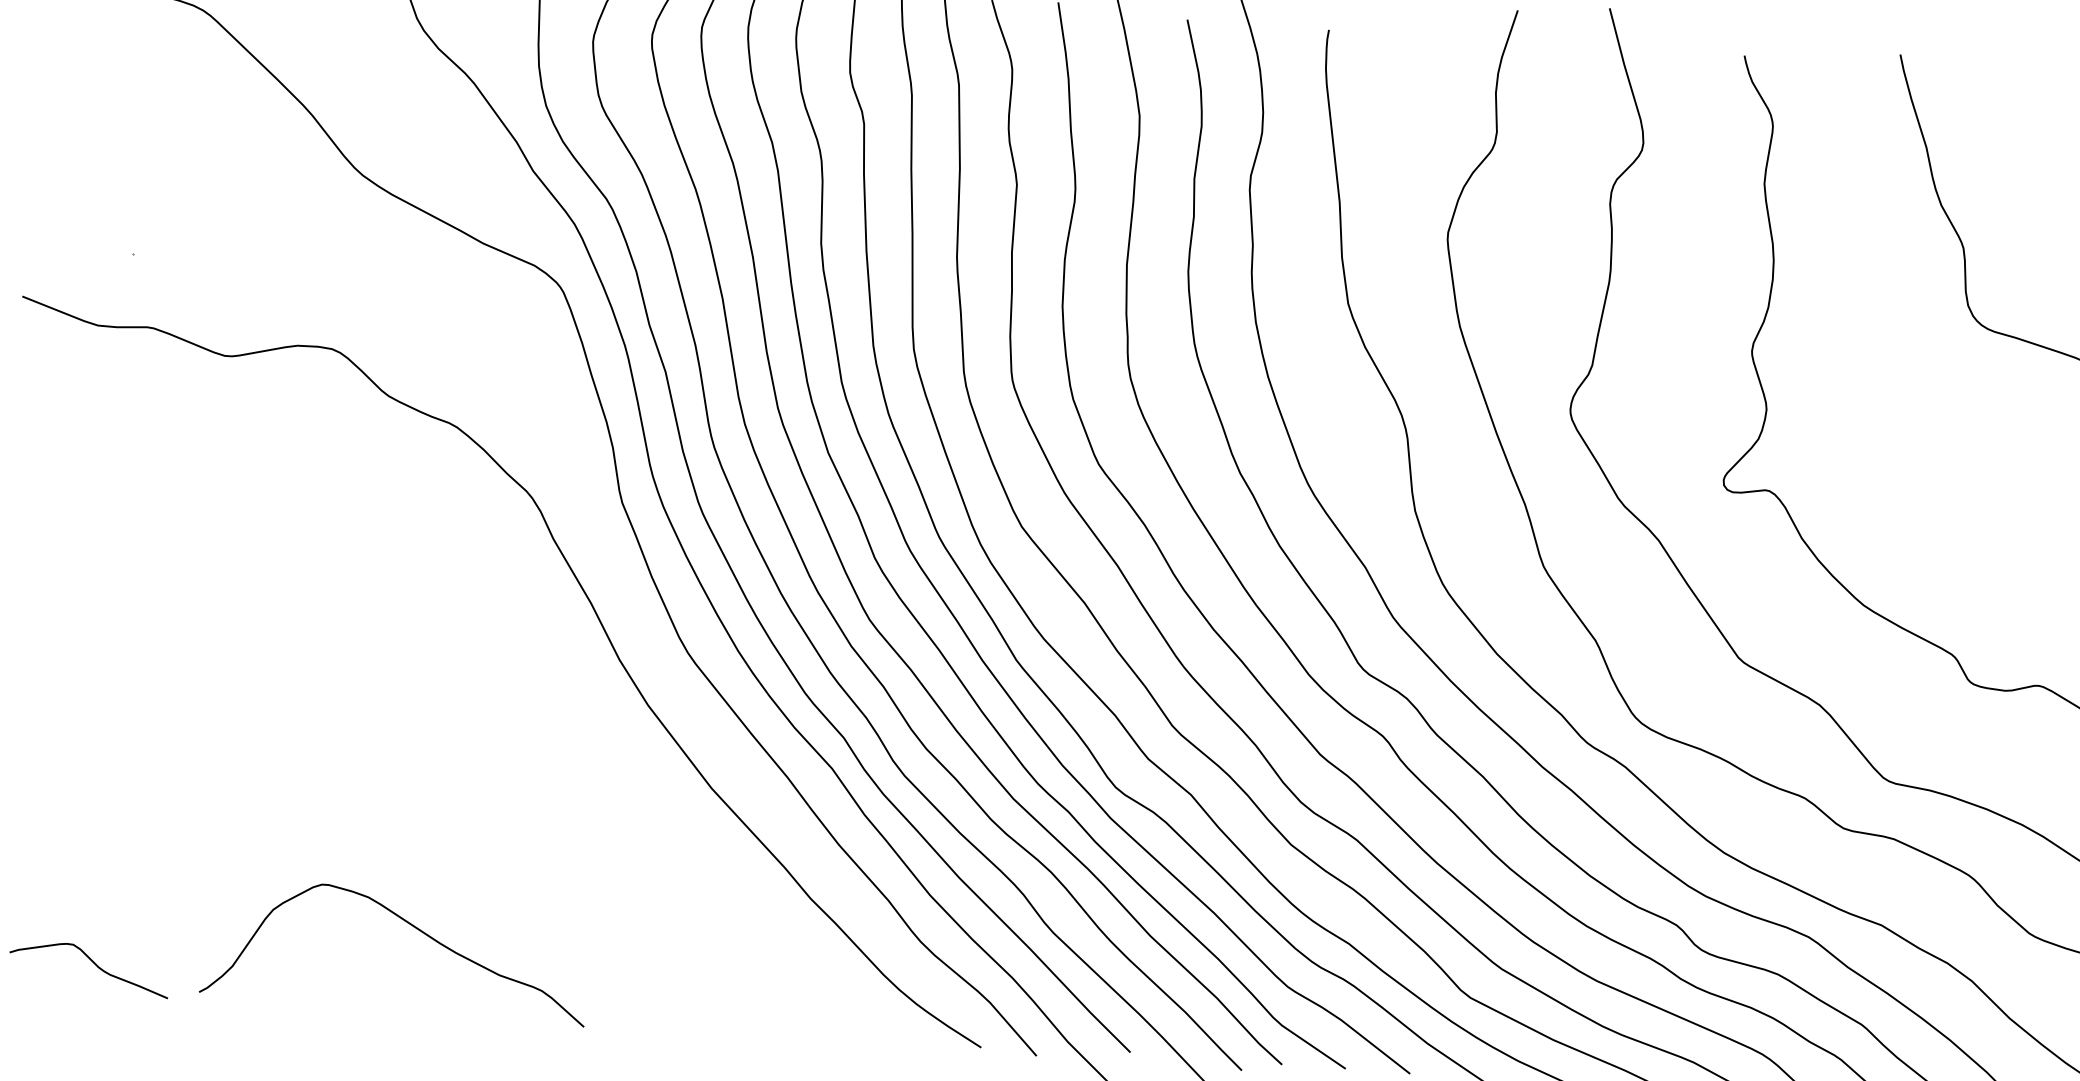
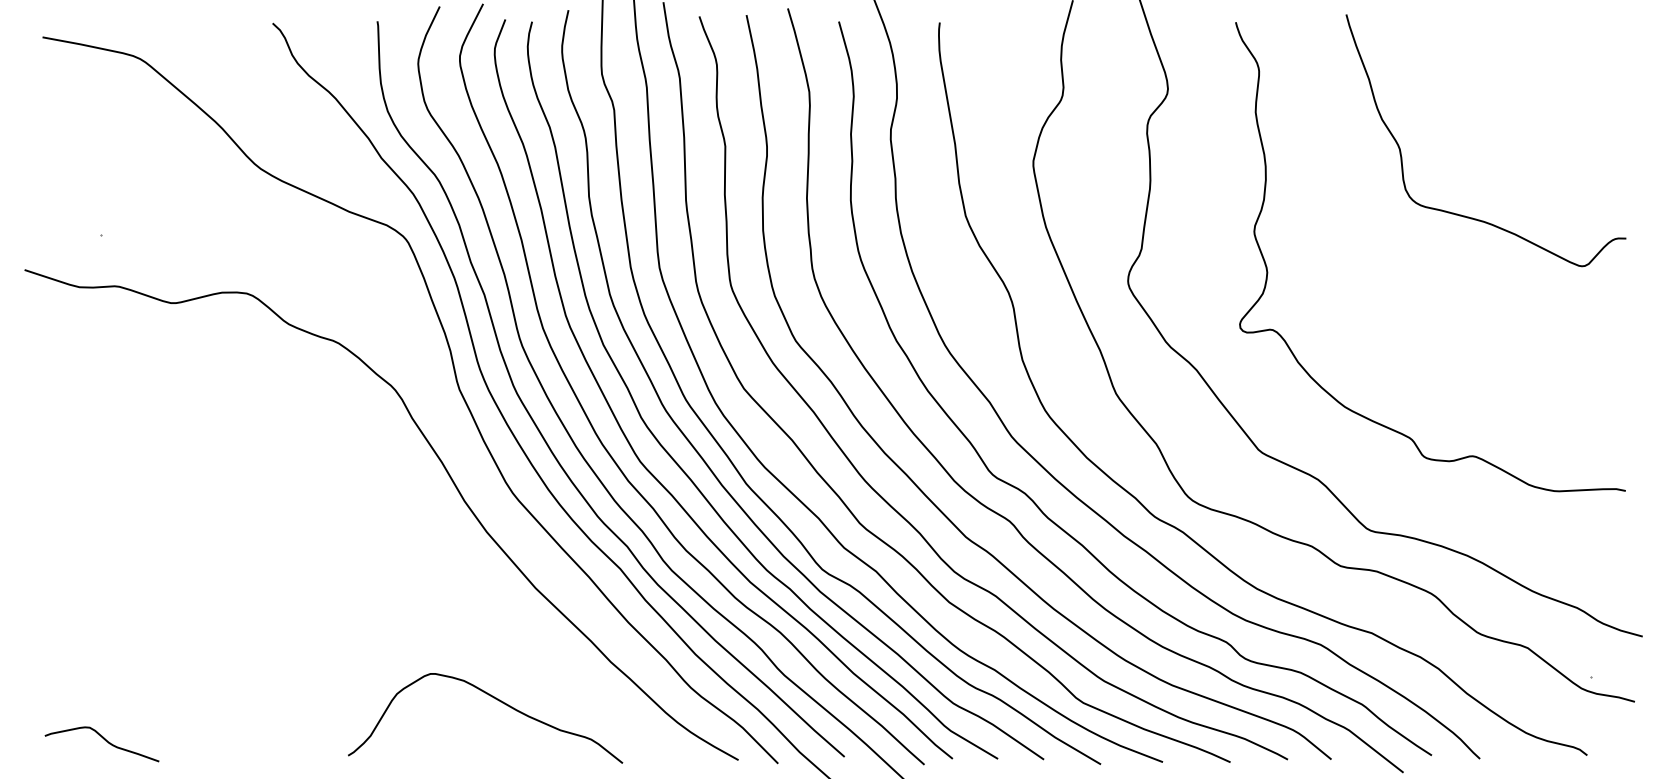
curve: (410, 926) -> (495, 699), moved

